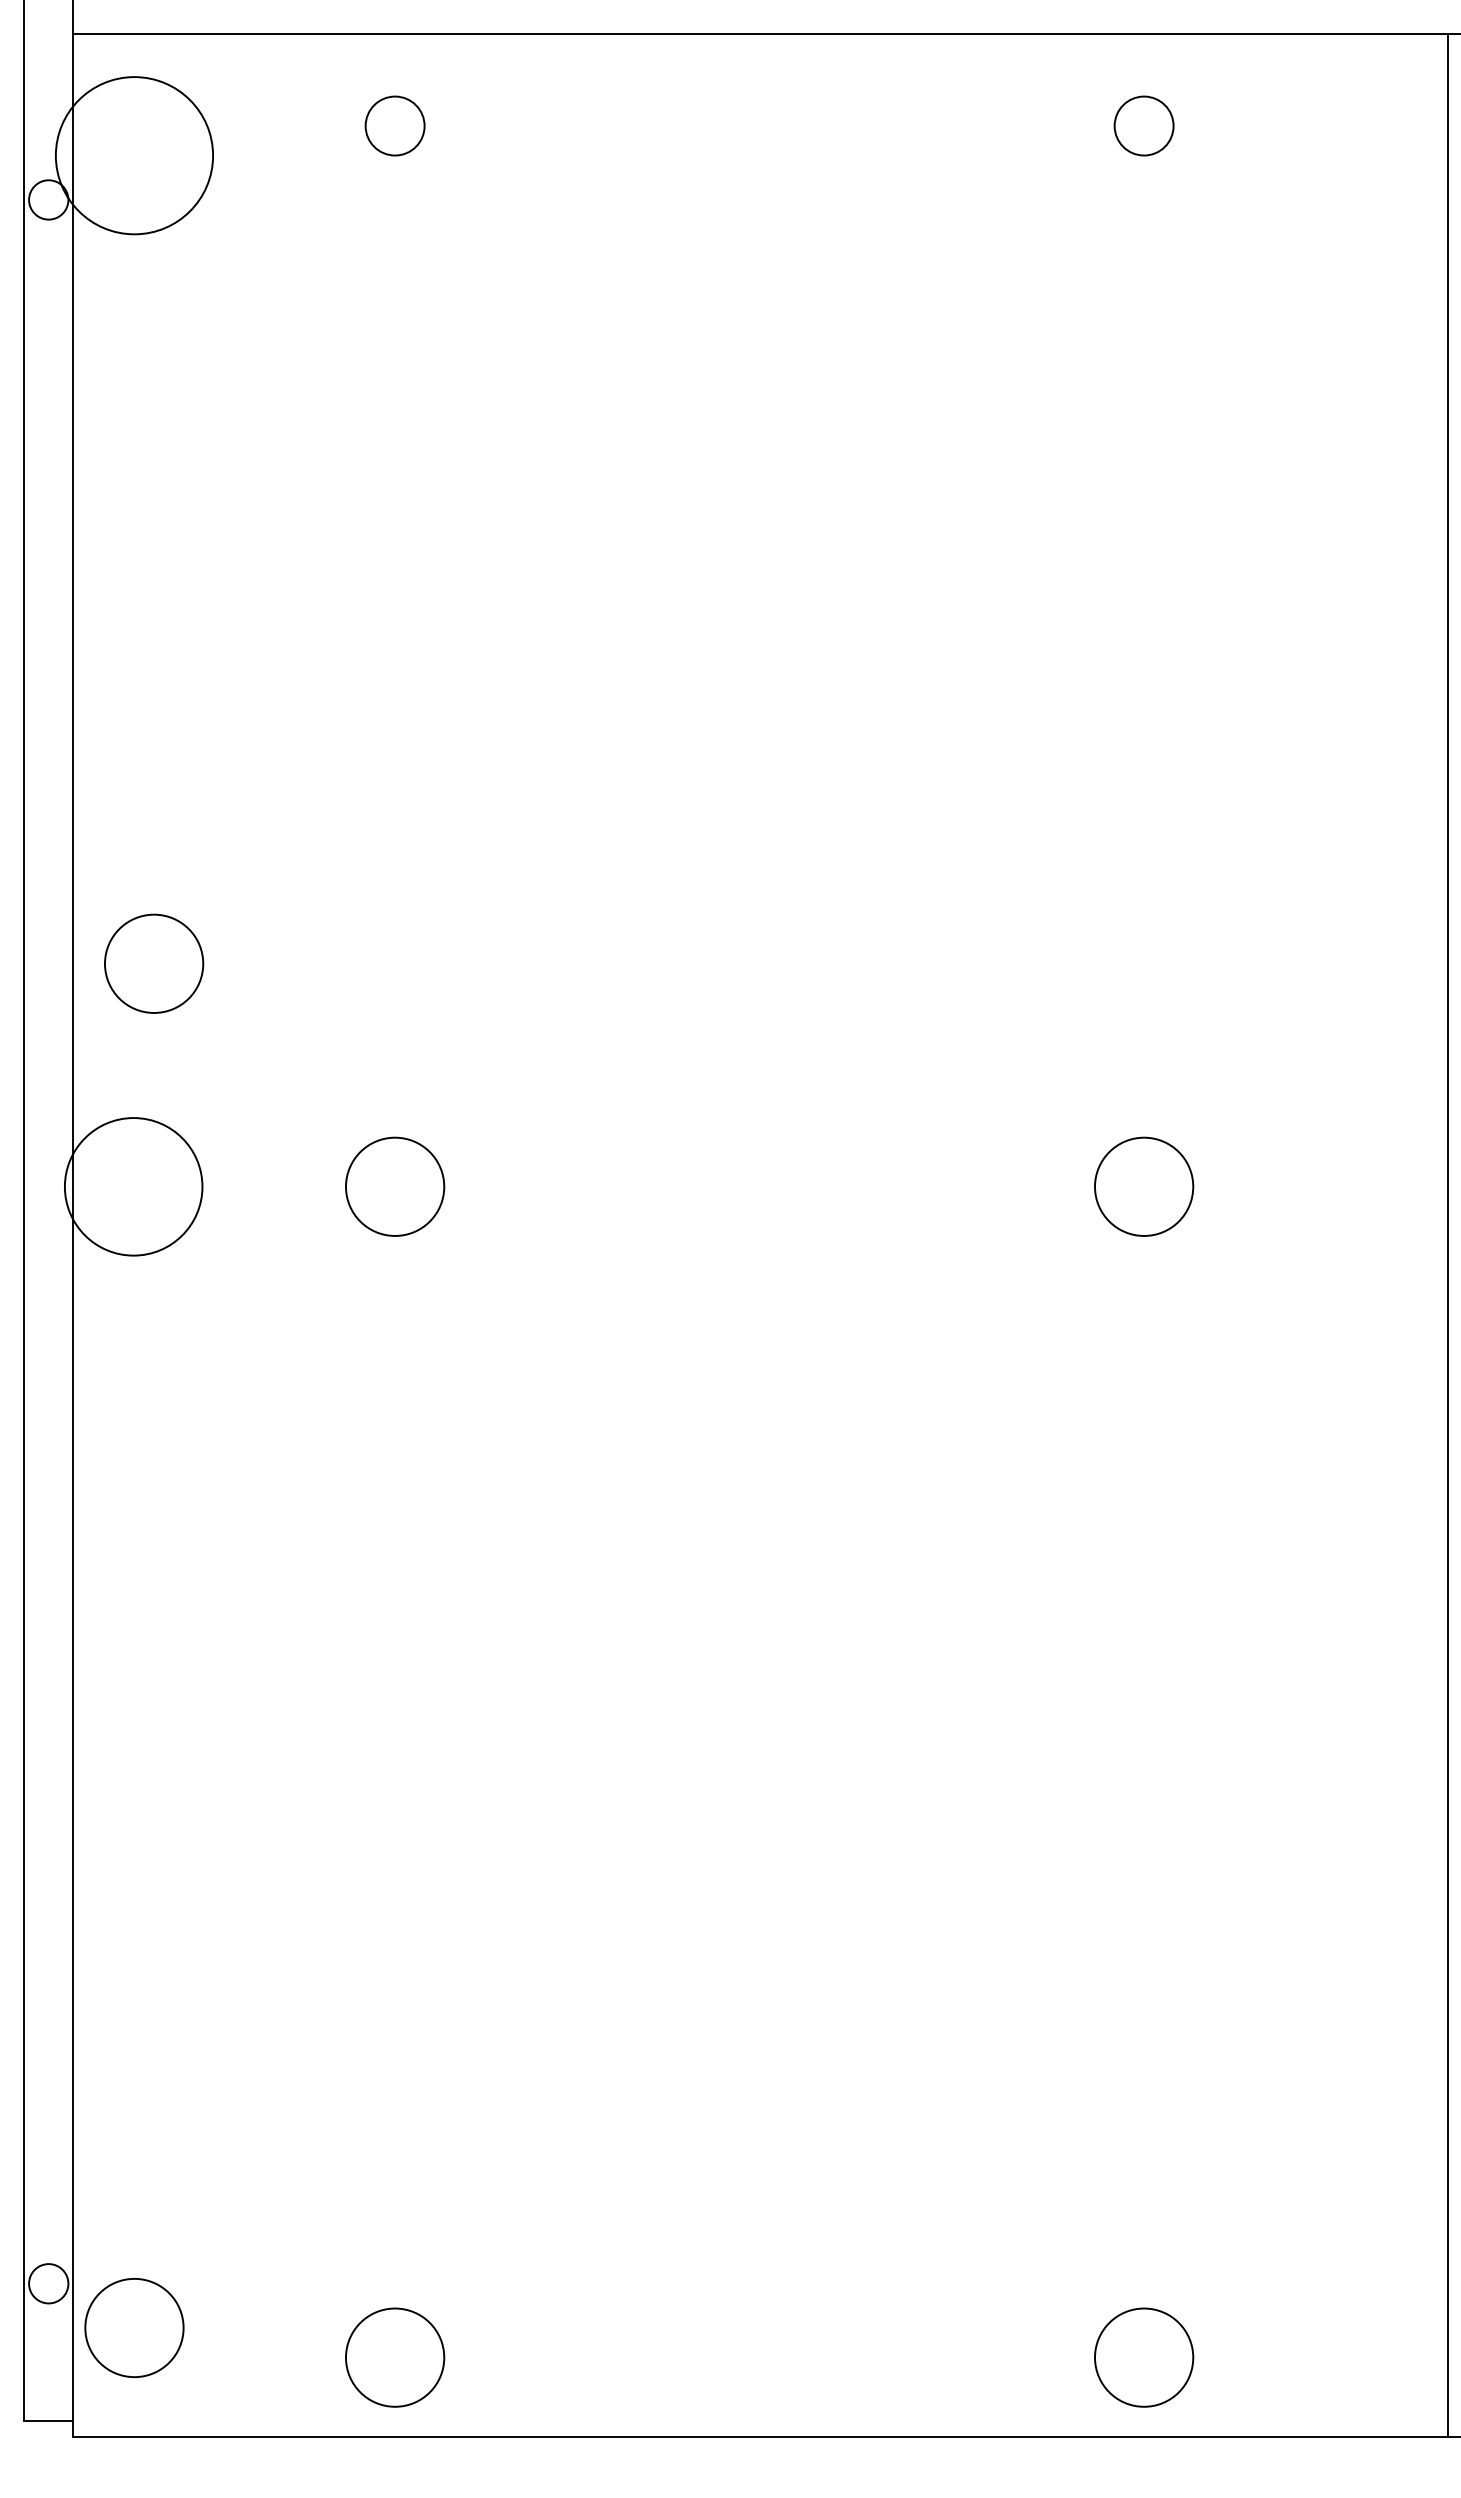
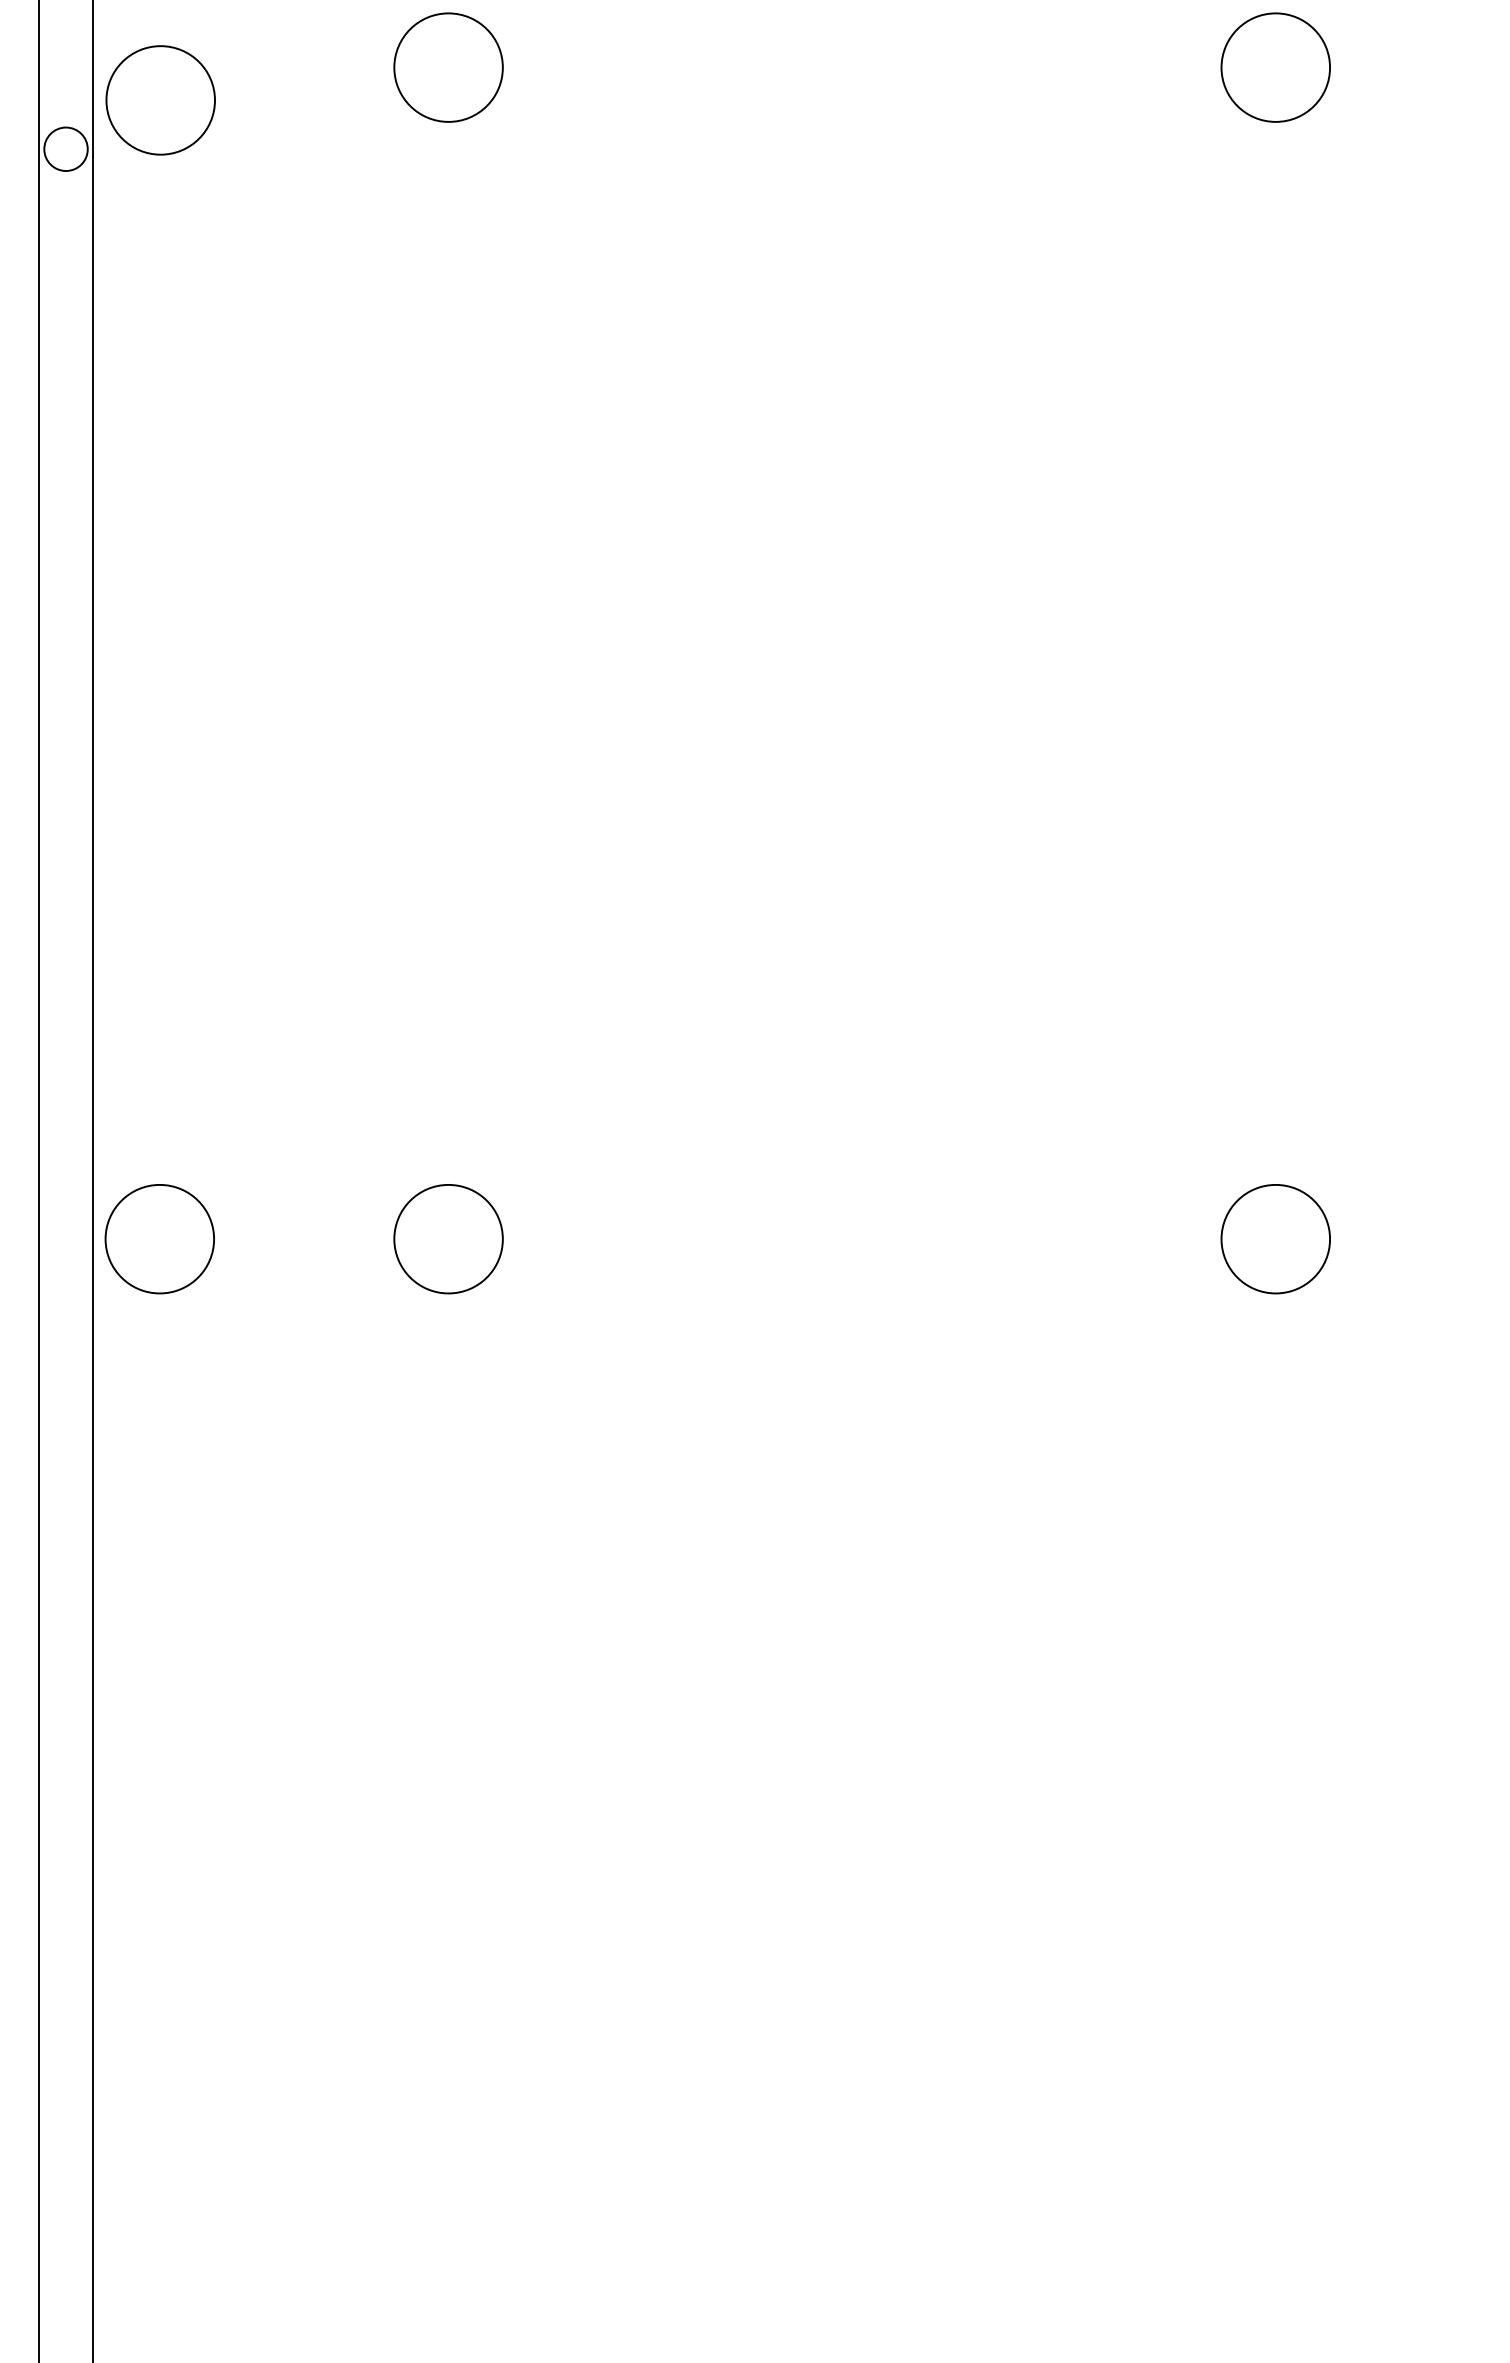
circle: (394, 125) -> (447, 67), size x1.67
circle: (1143, 125) -> (1275, 67), size x1.67
circle: (134, 155) -> (160, 100), size x0.62
circle: (154, 963) -> (182, 992), removed
circle: (133, 1186) -> (159, 1238), size x0.71

